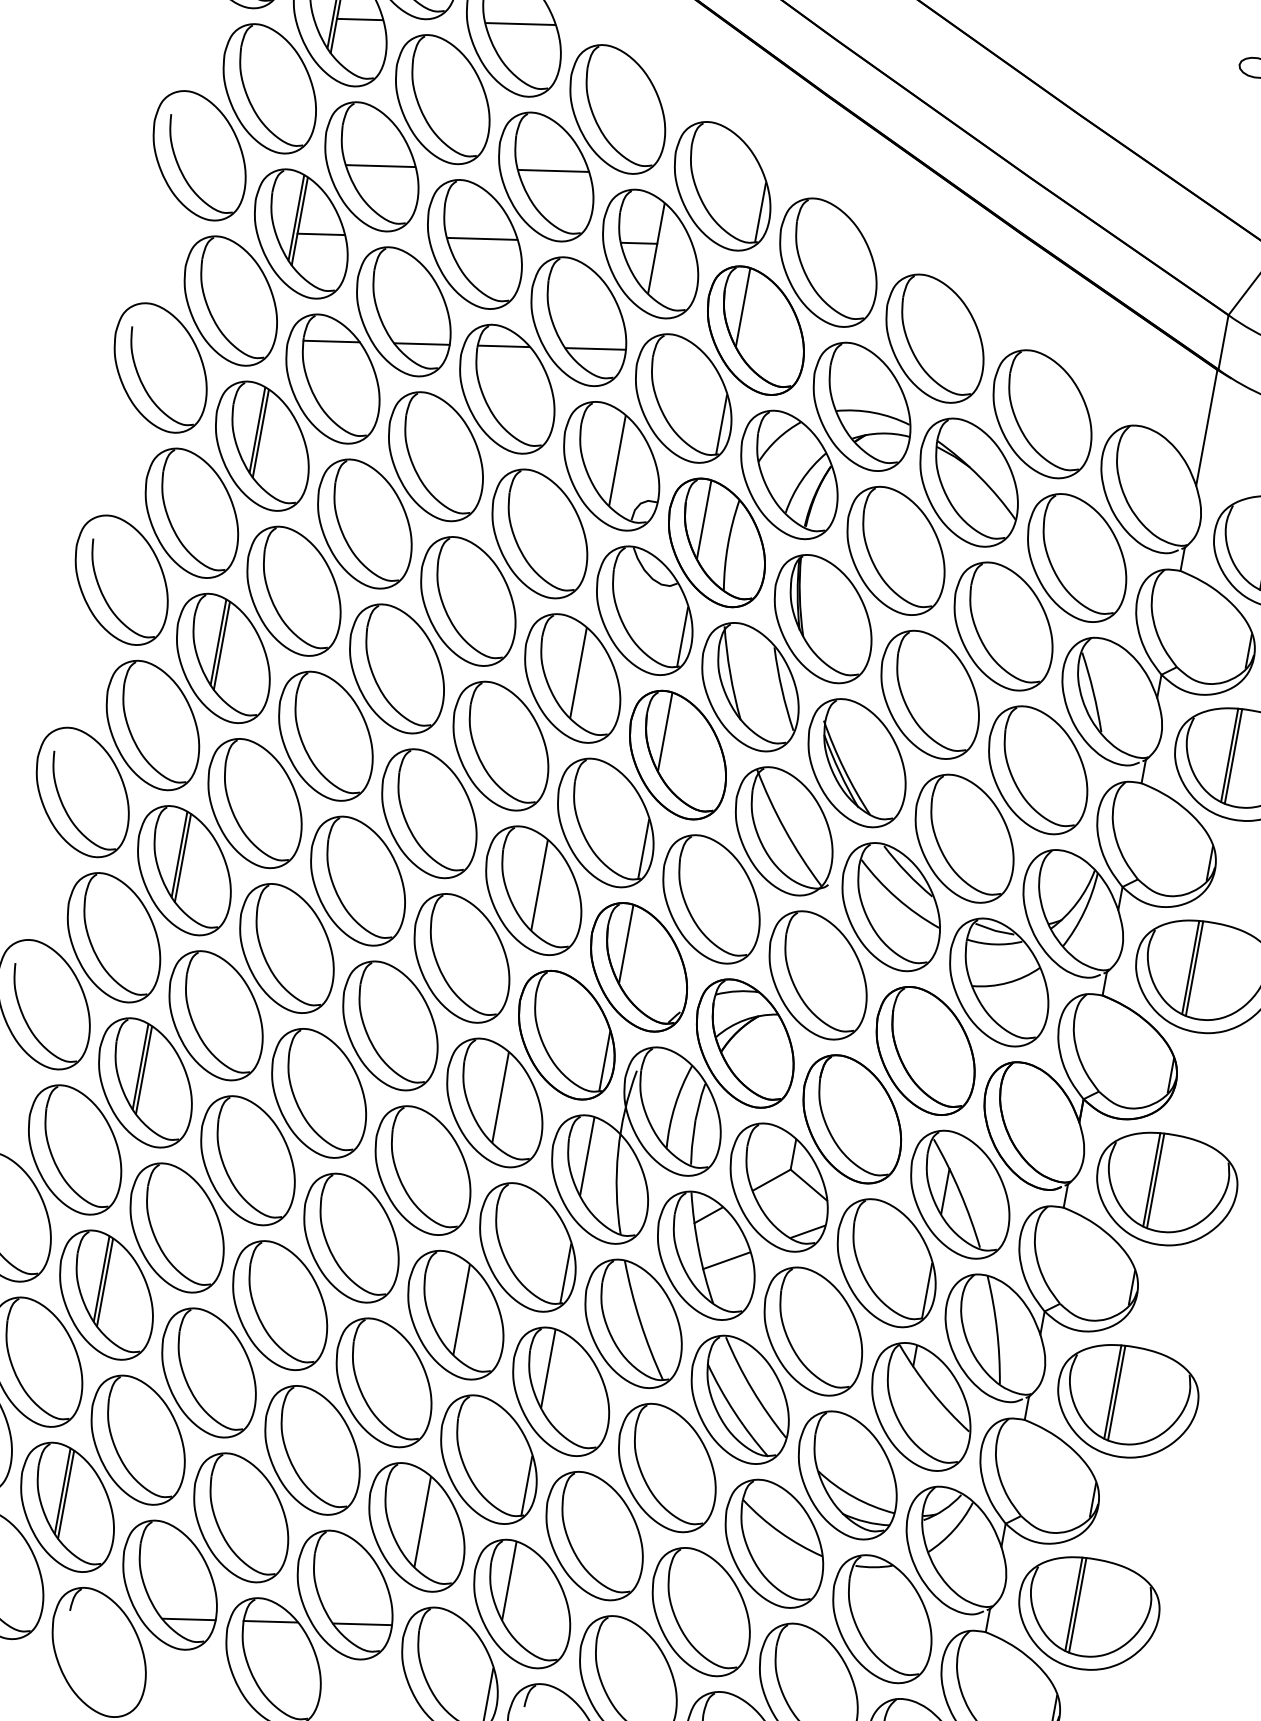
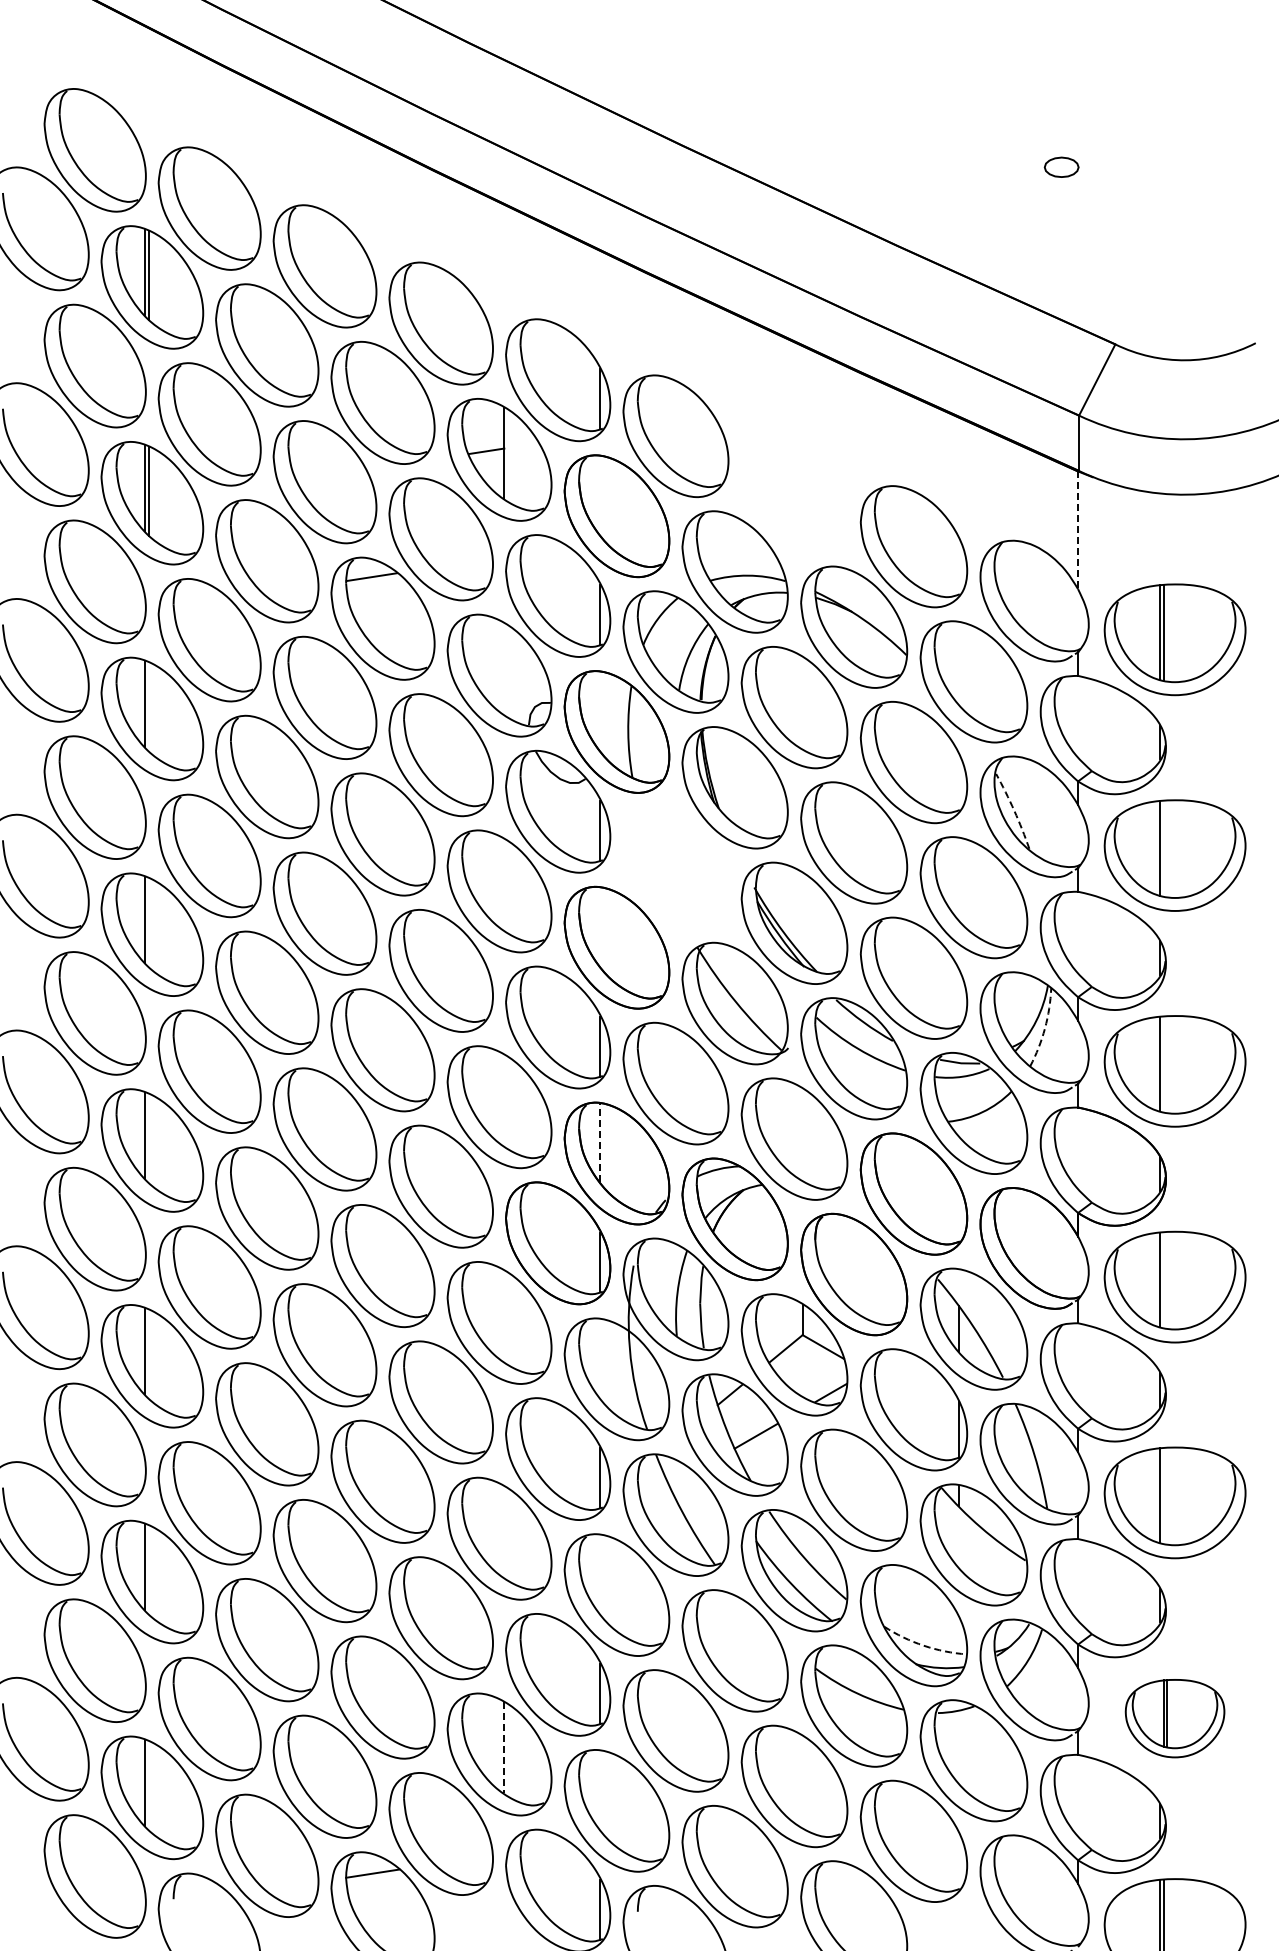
line: (359, 19) -> (170, 281), removed
line: (520, 23) -> (330, 256), removed
line: (380, 165) -> (218, 421), removed
line: (552, 170) -> (388, 395), removed
line: (320, 233) -> (171, 499), removed
line: (482, 239) -> (331, 475), removed
line: (743, 307) -> (600, 495), removed
part: (934, 338) -> (794, 491), removed
line: (331, 341) -> (201, 603), removed
line: (421, 343) -> (290, 589), removed
line: (595, 348) -> (462, 562), removed
line: (1207, 428) -> (1078, 530), solid -> dashed
line: (260, 433) -> (148, 706), removed
line: (617, 460) -> (504, 668), removed
line: (704, 519) -> (600, 711), removed
line: (221, 645) -> (148, 922), removed
line: (578, 672) -> (504, 884), removed
part: (749, 686) -> (675, 867), removed
arc: (1093, 691) -> (1014, 810), solid -> dashed
line: (665, 731) -> (600, 926), removed
line: (1233, 756) -> (1163, 848), removed
line: (182, 858) -> (148, 1138), removed
line: (539, 885) -> (504, 1100), removed
arc: (1084, 911) -> (1045, 1028), solid -> dashed
line: (626, 943) -> (600, 1142), solid -> dashed
line: (1194, 968) -> (1163, 1064), removed
line: (143, 1069) -> (148, 1353), removed
line: (500, 1096) -> (504, 1315), removed
line: (587, 1156) -> (600, 1358), removed
line: (1155, 1181) -> (1163, 1280), removed
line: (104, 1282) -> (148, 1569), removed
line: (461, 1308) -> (504, 1531), removed
line: (548, 1368) -> (600, 1574), removed
line: (1116, 1393) -> (1163, 1496), removed
line: (65, 1494) -> (148, 1785), removed
arc: (853, 1496) -> (923, 1645), solid -> dashed
line: (422, 1522) -> (504, 1748), solid -> dashed
line: (509, 1580) -> (600, 1789), removed
part: (1087, 1613) -> (1174, 1718), size x0.7
line: (189, 1619) -> (292, 1886), removed
line: (362, 1624) -> (463, 1859), removed

